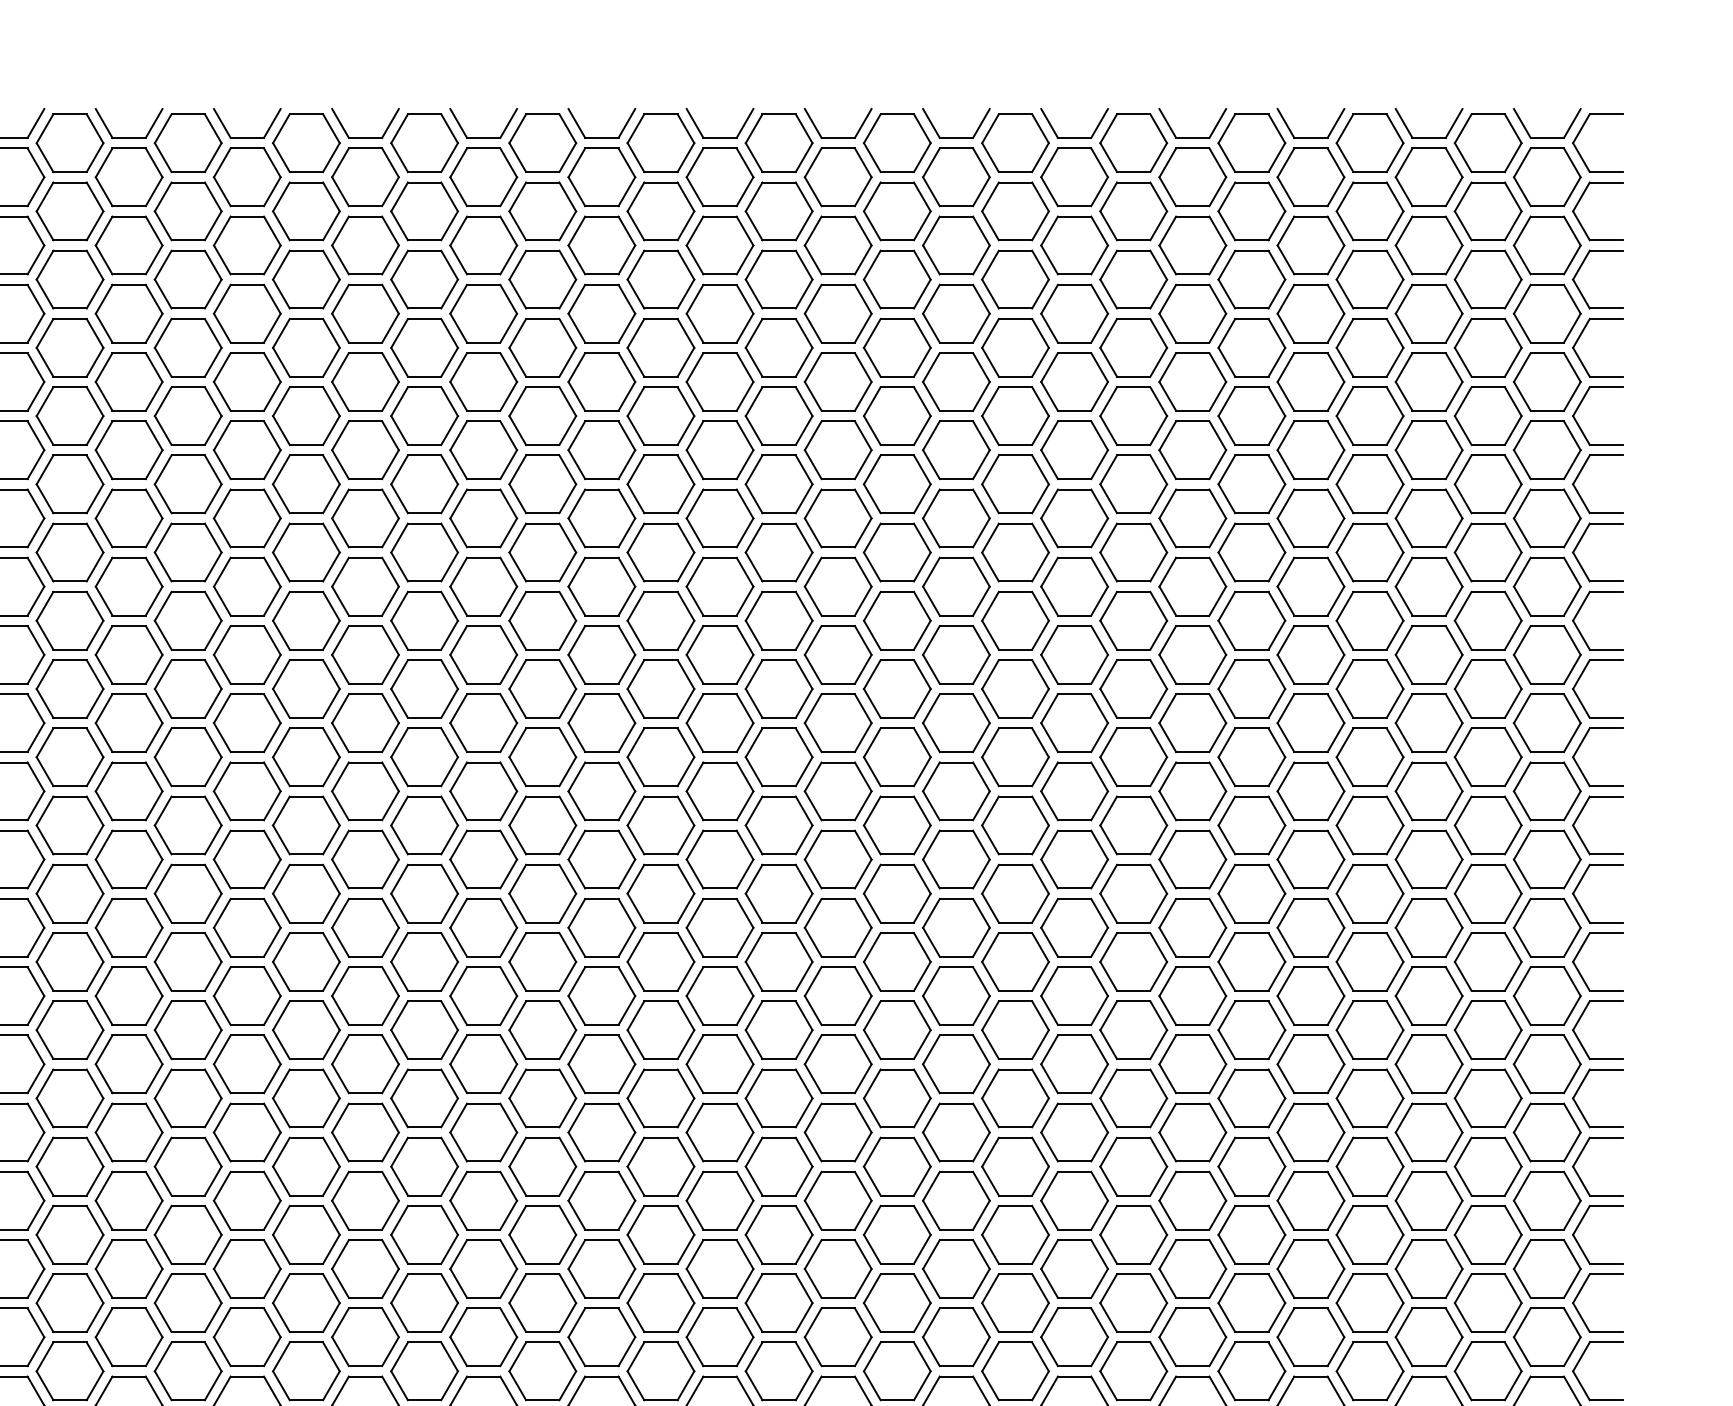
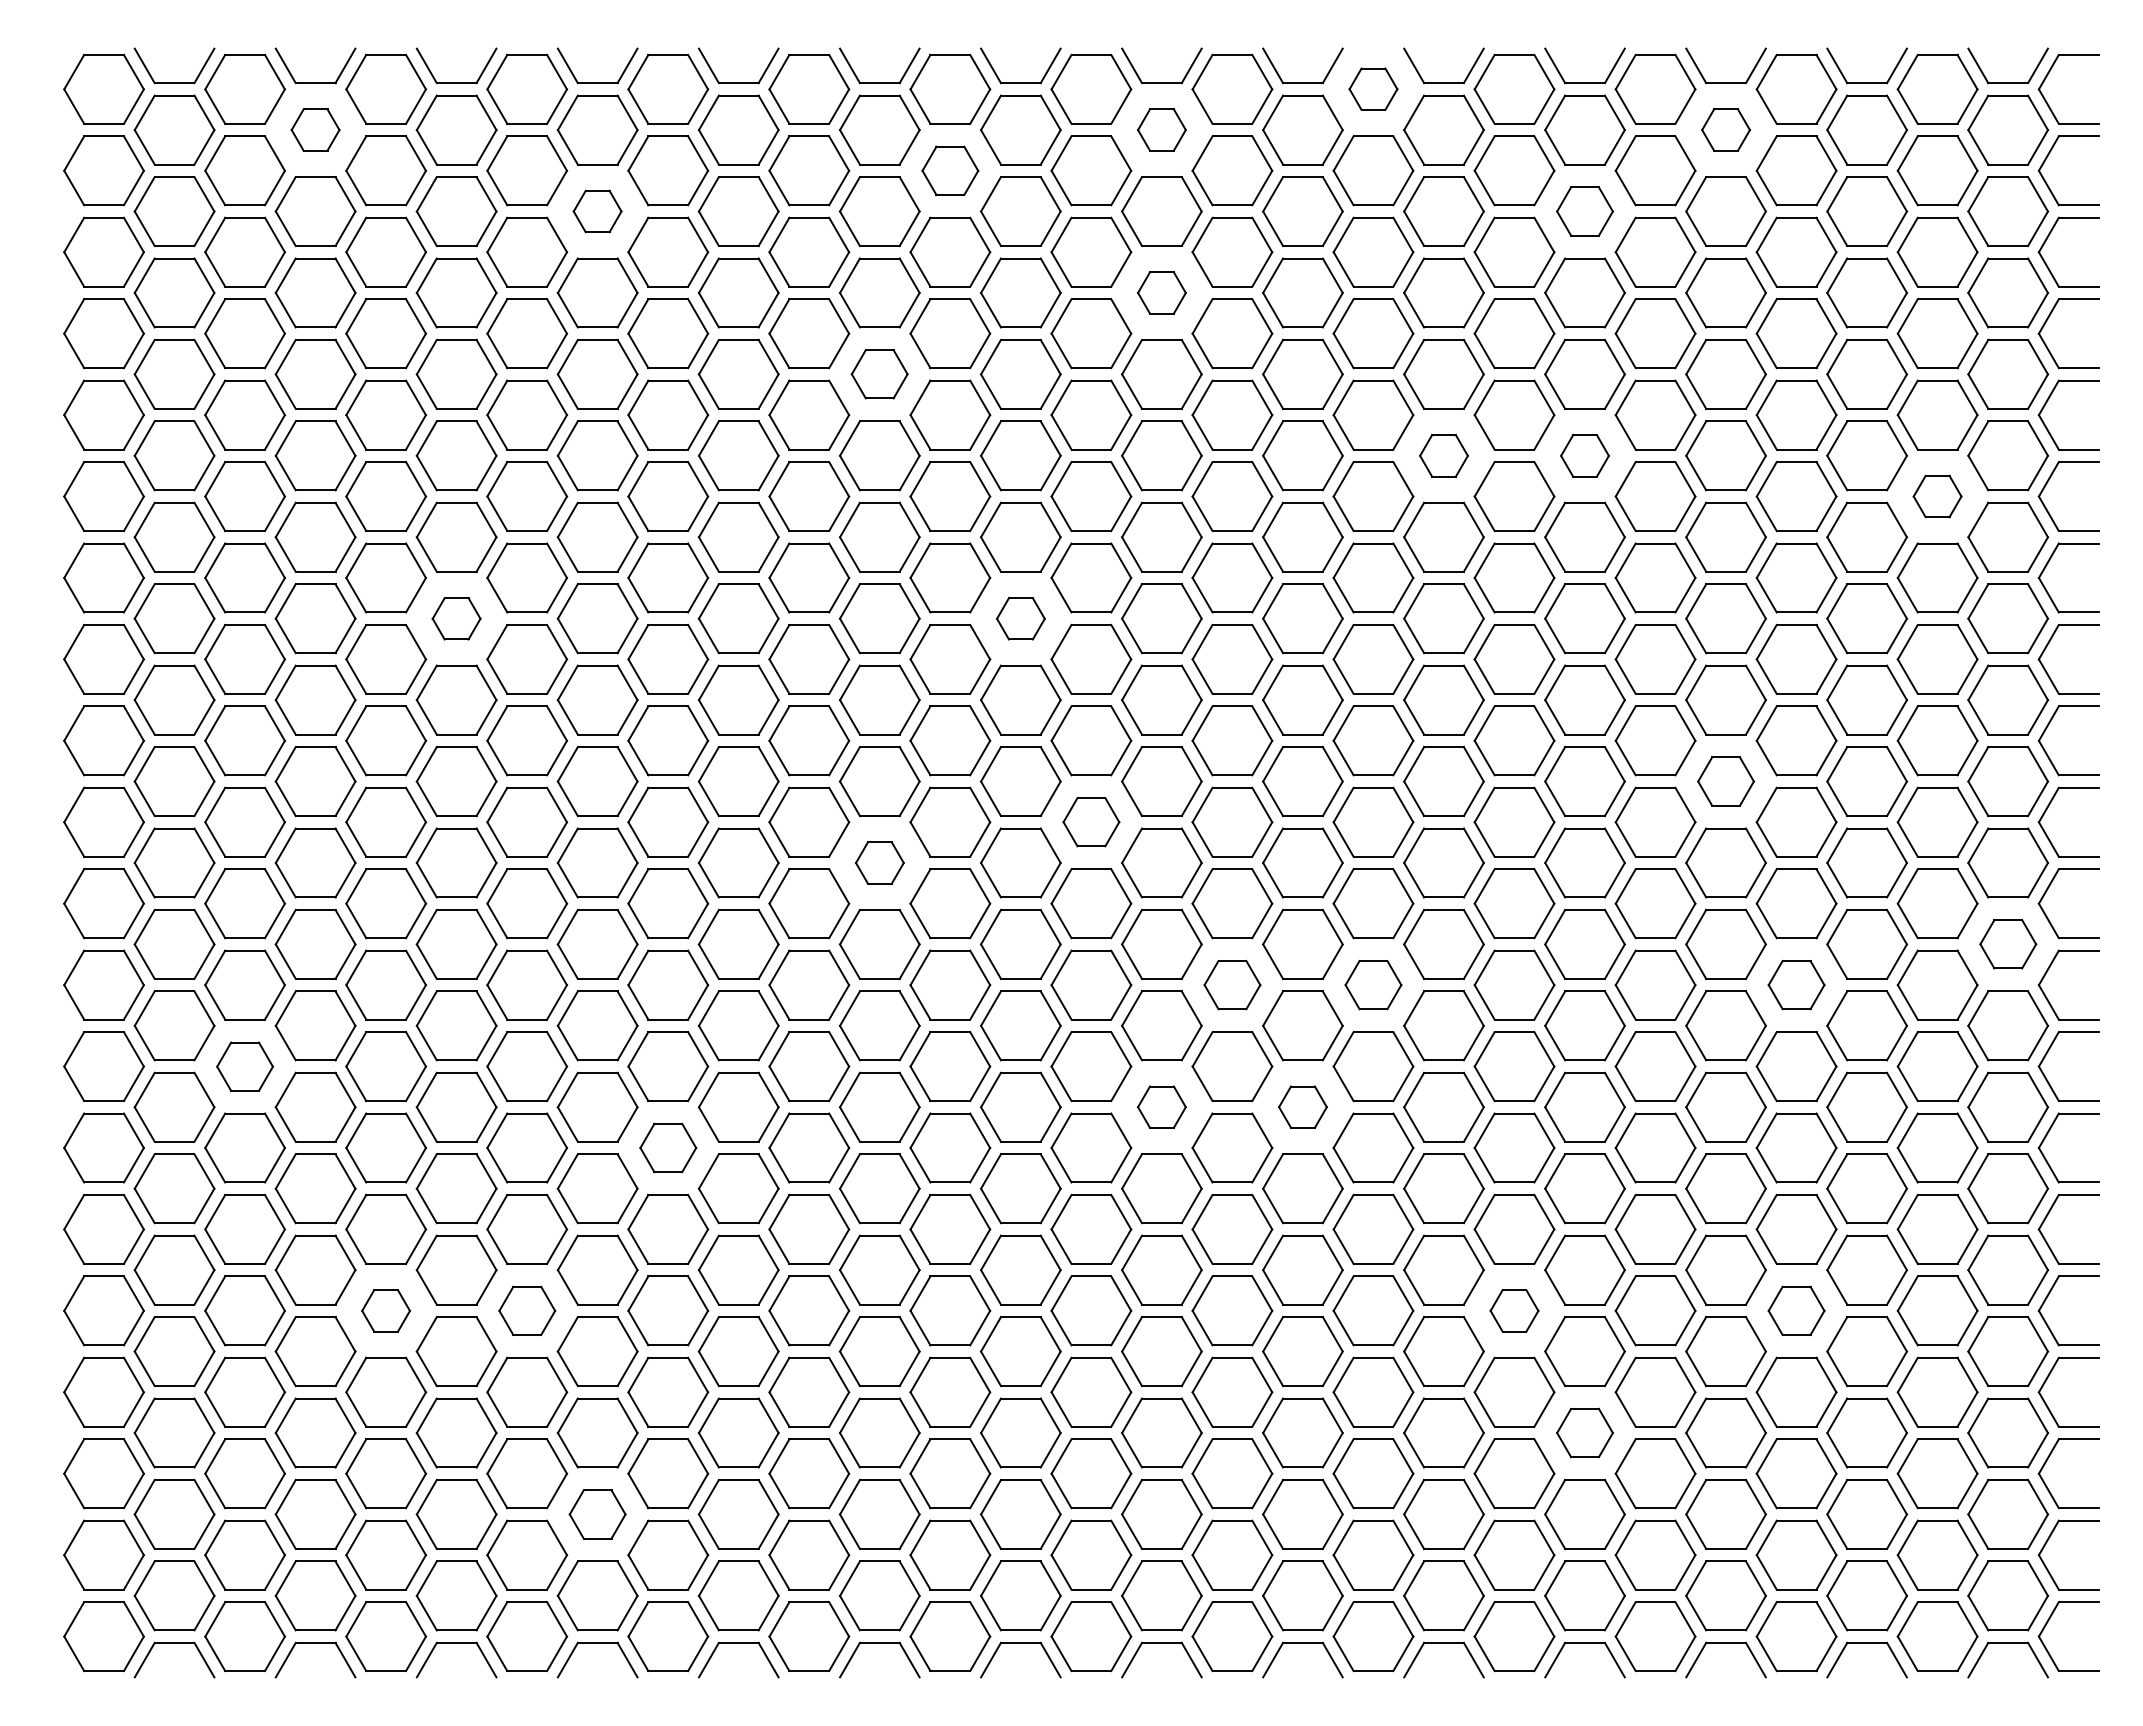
part: (1015, 142) -> (1373, 88), size x0.6
part: (129, 176) -> (315, 129), size x0.6
part: (837, 176) -> (1161, 129), size x0.6
part: (1310, 176) -> (1725, 129), size x0.6
part: (661, 211) -> (950, 170), size x0.7
part: (365, 245) -> (597, 211), size x0.6
part: (1192, 245) -> (1584, 211), size x0.7
part: (837, 313) -> (1161, 292), size x0.6
part: (601, 381) -> (879, 373), size x0.7
part: (1074, 449) -> (1443, 455), size x0.6
part: (1192, 449) -> (1584, 455), size x0.6
part: (1488, 484) -> (1937, 496), size x0.6
part: (247, 586) -> (456, 618), size x0.6
part: (719, 586) -> (1020, 618), size x0.6
part: (1310, 723) -> (1725, 781), size x0.7
part: (779, 756) -> (1091, 821), size x0.7
part: (601, 790) -> (879, 862), size x0.6
part: (1547, 858) -> (2008, 943), size x0.7
part: (897, 893) -> (1232, 984), size x0.7
part: (1015, 893) -> (1373, 984), size x0.7
part: (1369, 893) -> (1796, 984), size x0.7
part: (69, 961) -> (244, 1066), size x0.7
part: (837, 995) -> (1161, 1106), size x0.6
part: (956, 995) -> (1302, 1106), size x0.6
part: (424, 1029) -> (668, 1147), size x0.7
part: (187, 1166) -> (385, 1310), size x0.6
part: (306, 1166) -> (527, 1310), size x0.7
part: (1133, 1166) -> (1514, 1310), size x0.6
part: (1369, 1166) -> (1796, 1310), size x0.7
part: (1192, 1268) -> (1584, 1432), size x0.7
part: (365, 1337) -> (597, 1514), size x0.7

